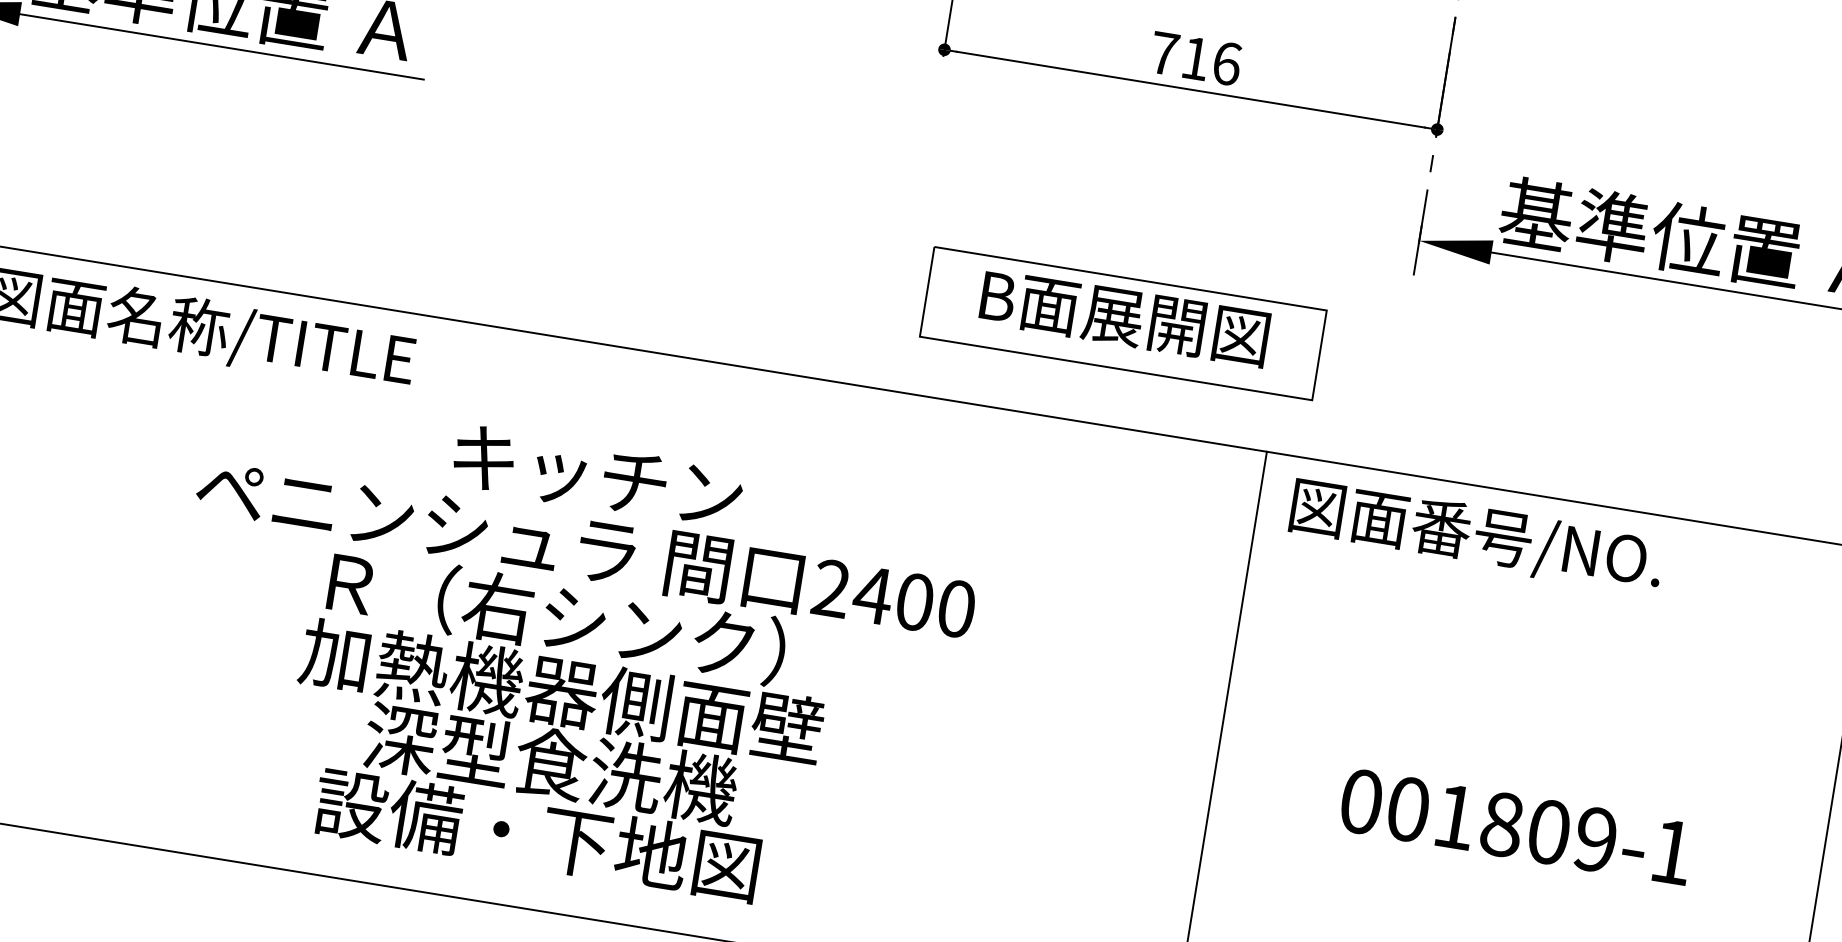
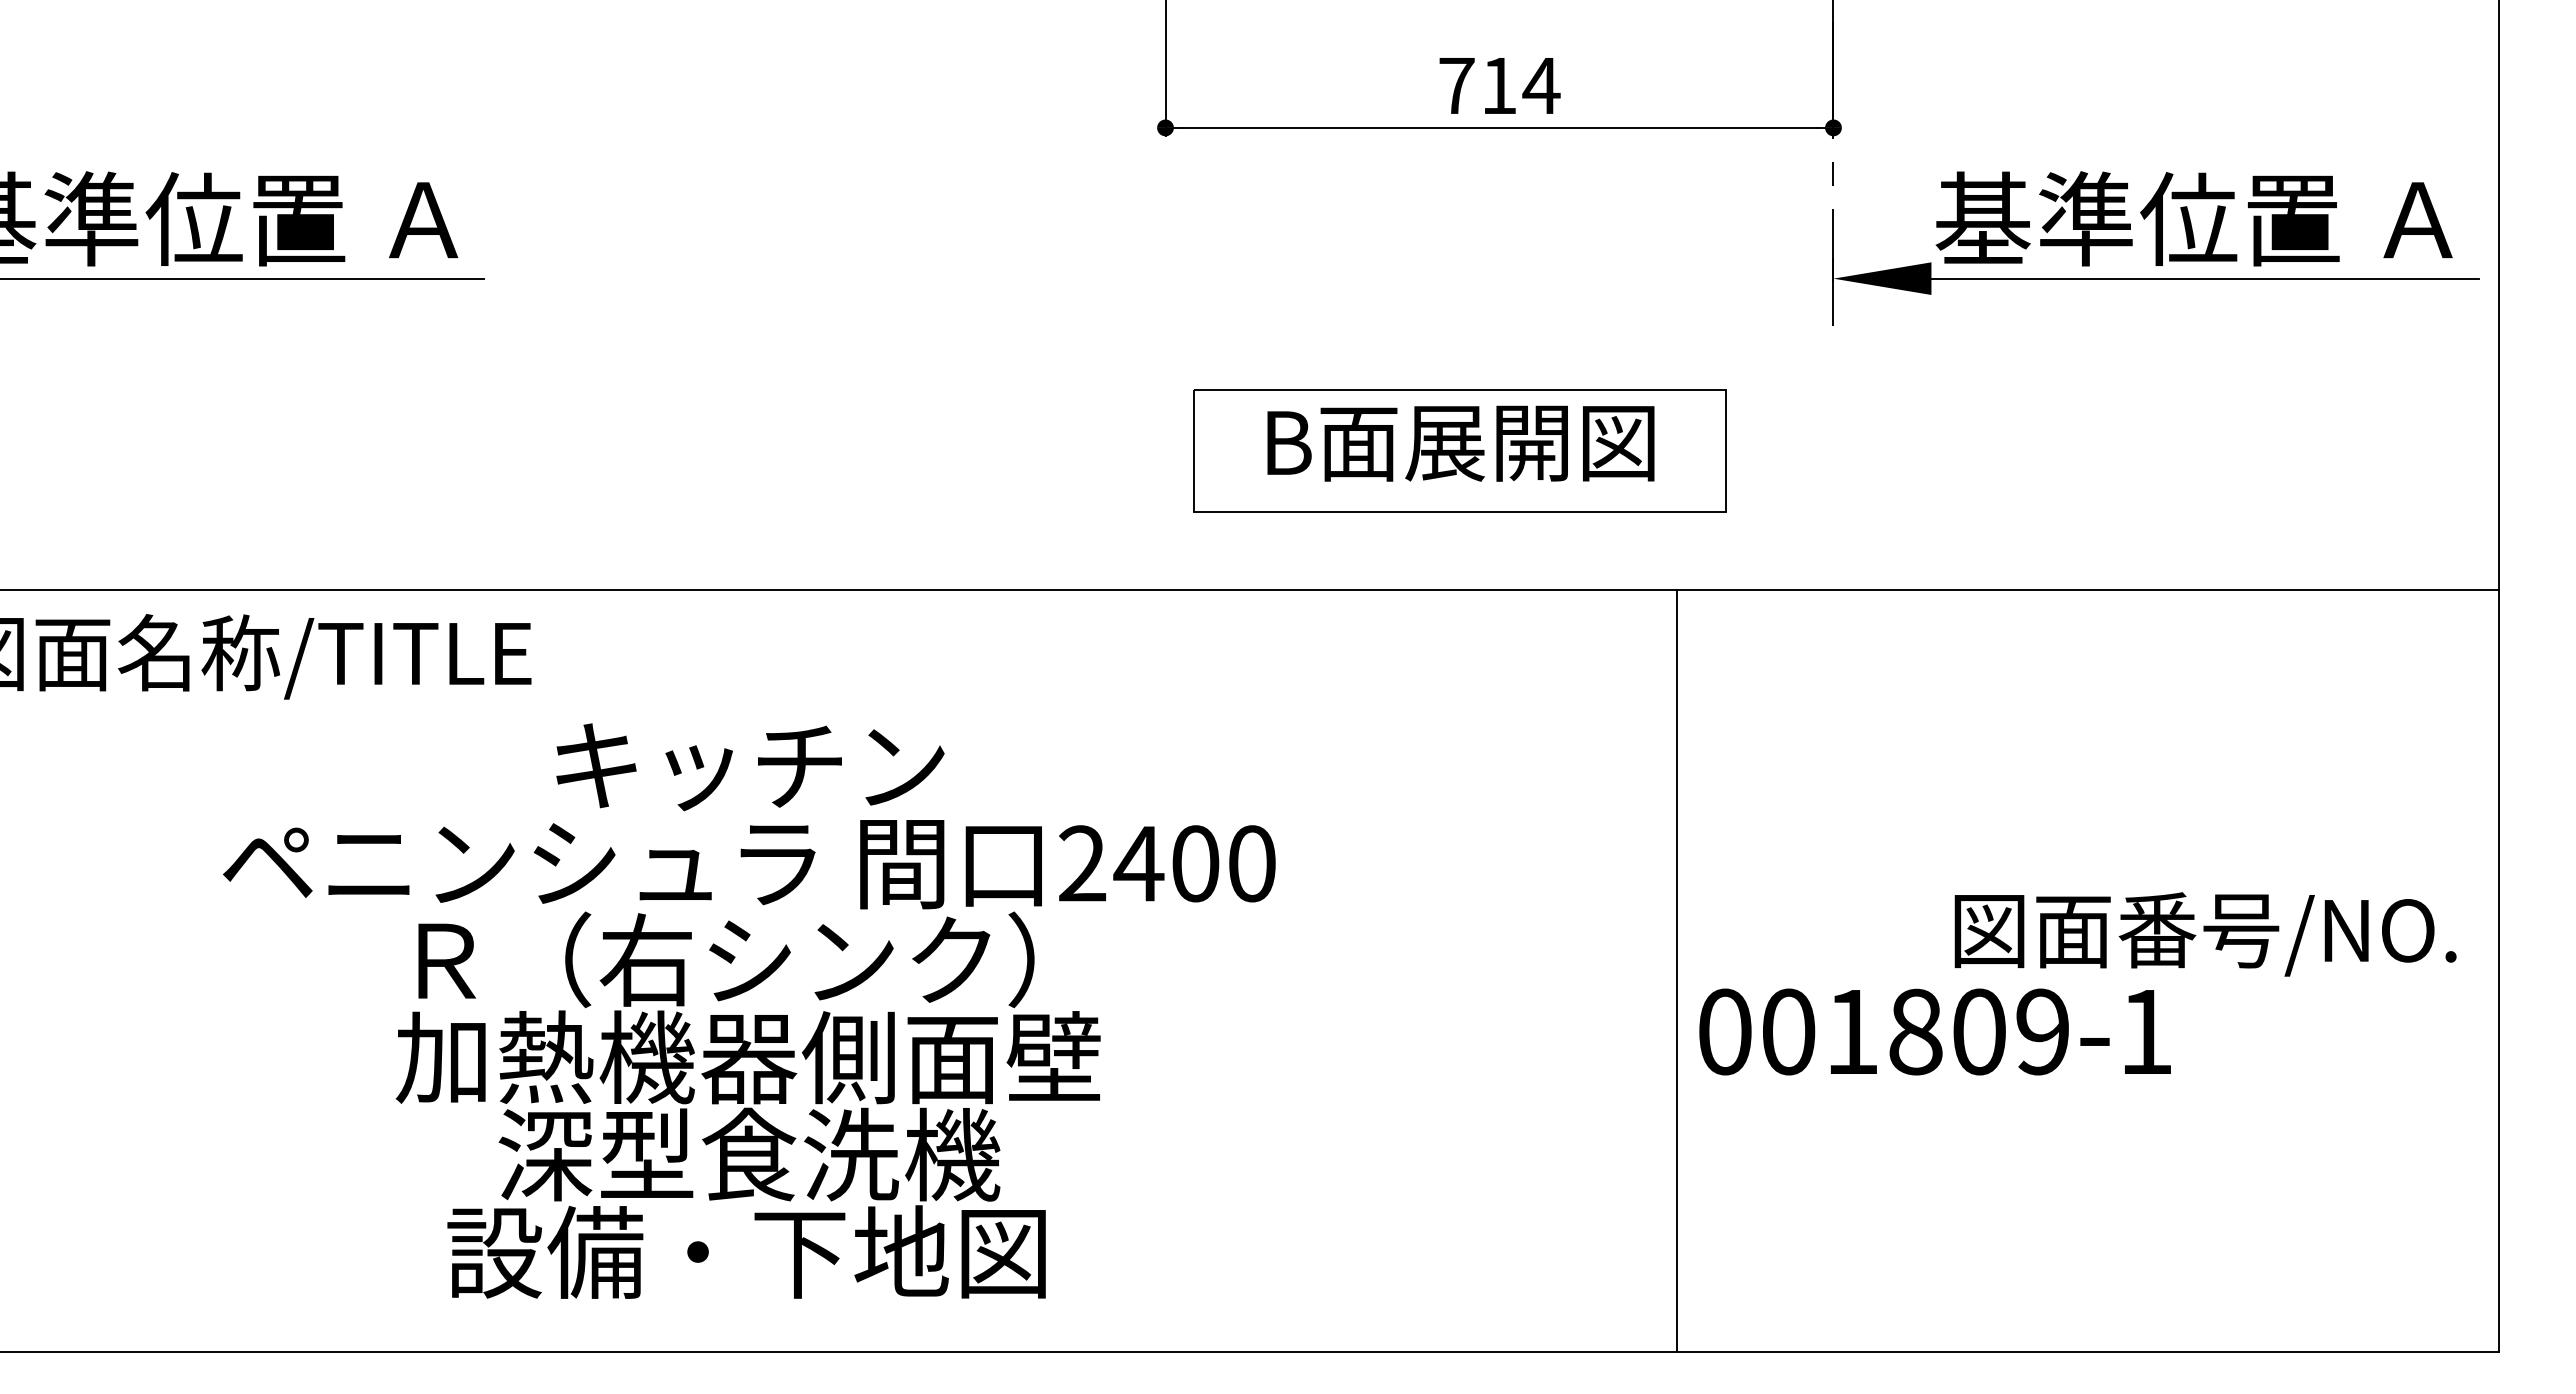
text: (1226, 63) -> (1541, 85), 716 -> 714
text: (1476, 536) -> (2205, 934), moved
text: (568, 657) -> (749, 1010), moved
text: (1516, 826) -> (1934, 1031), moved

